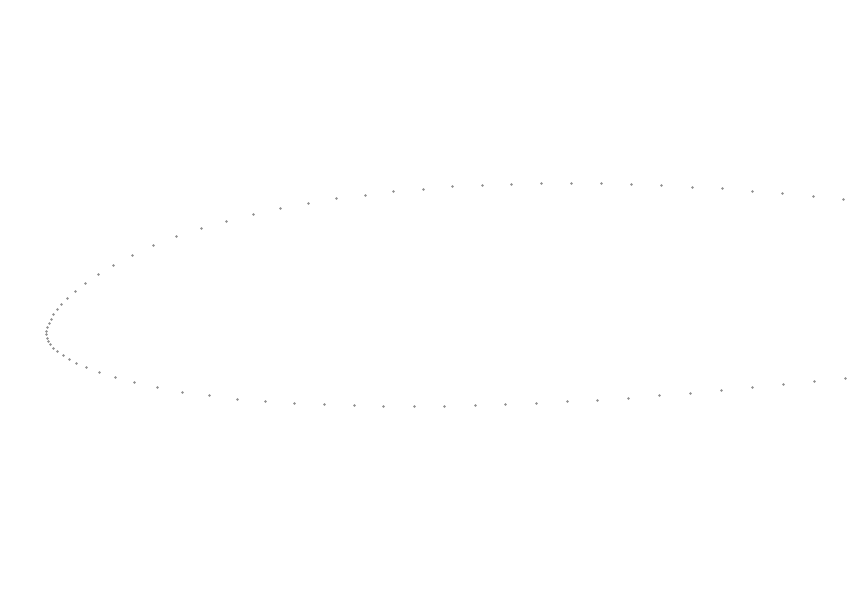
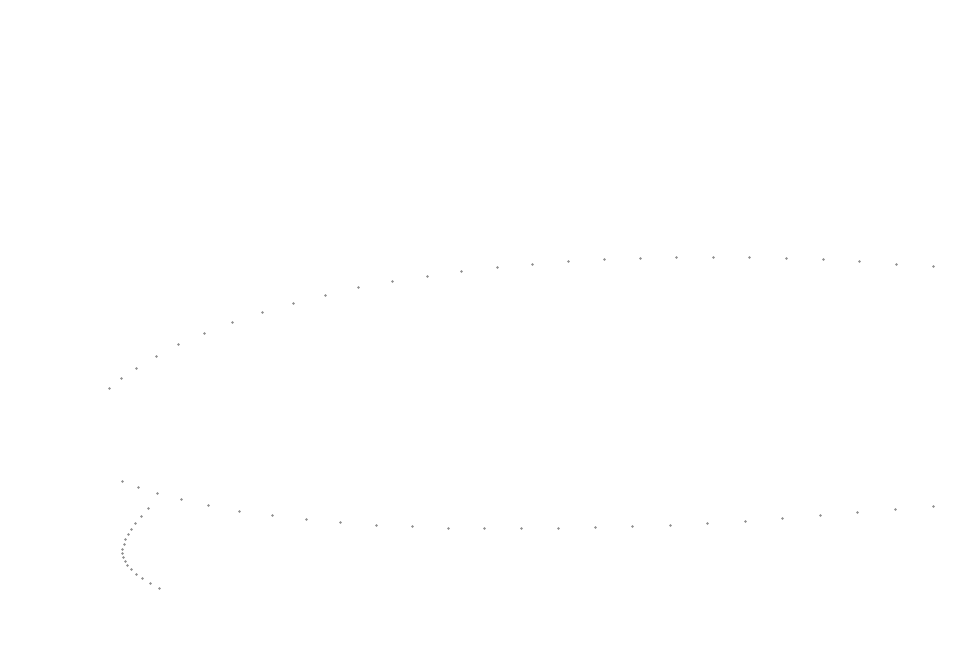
part: (50, 323) -> (127, 539), moved

